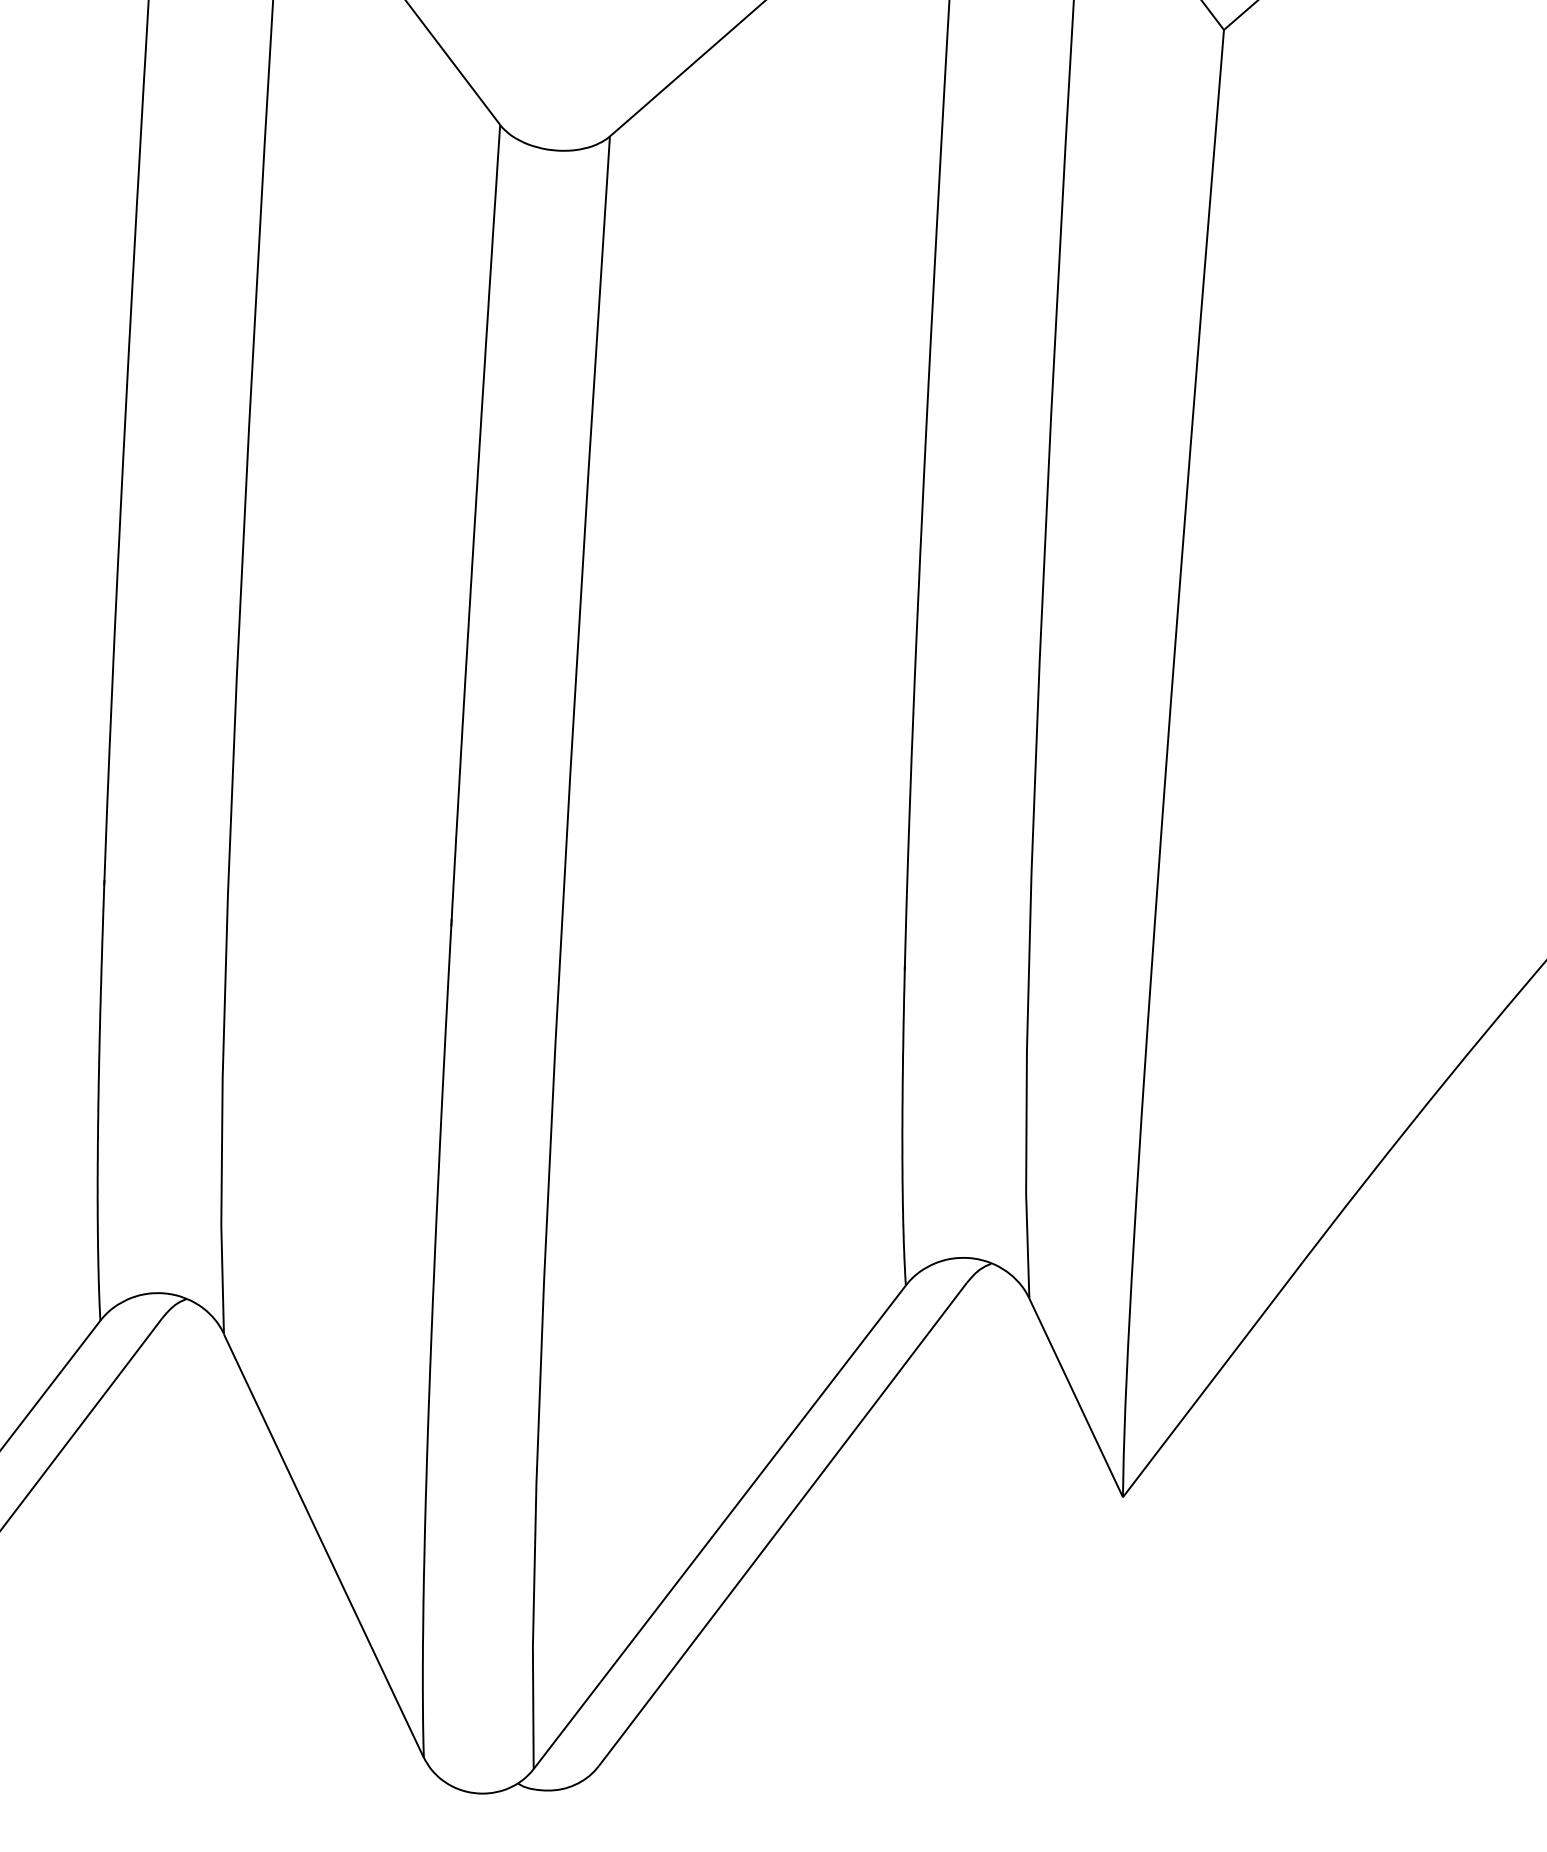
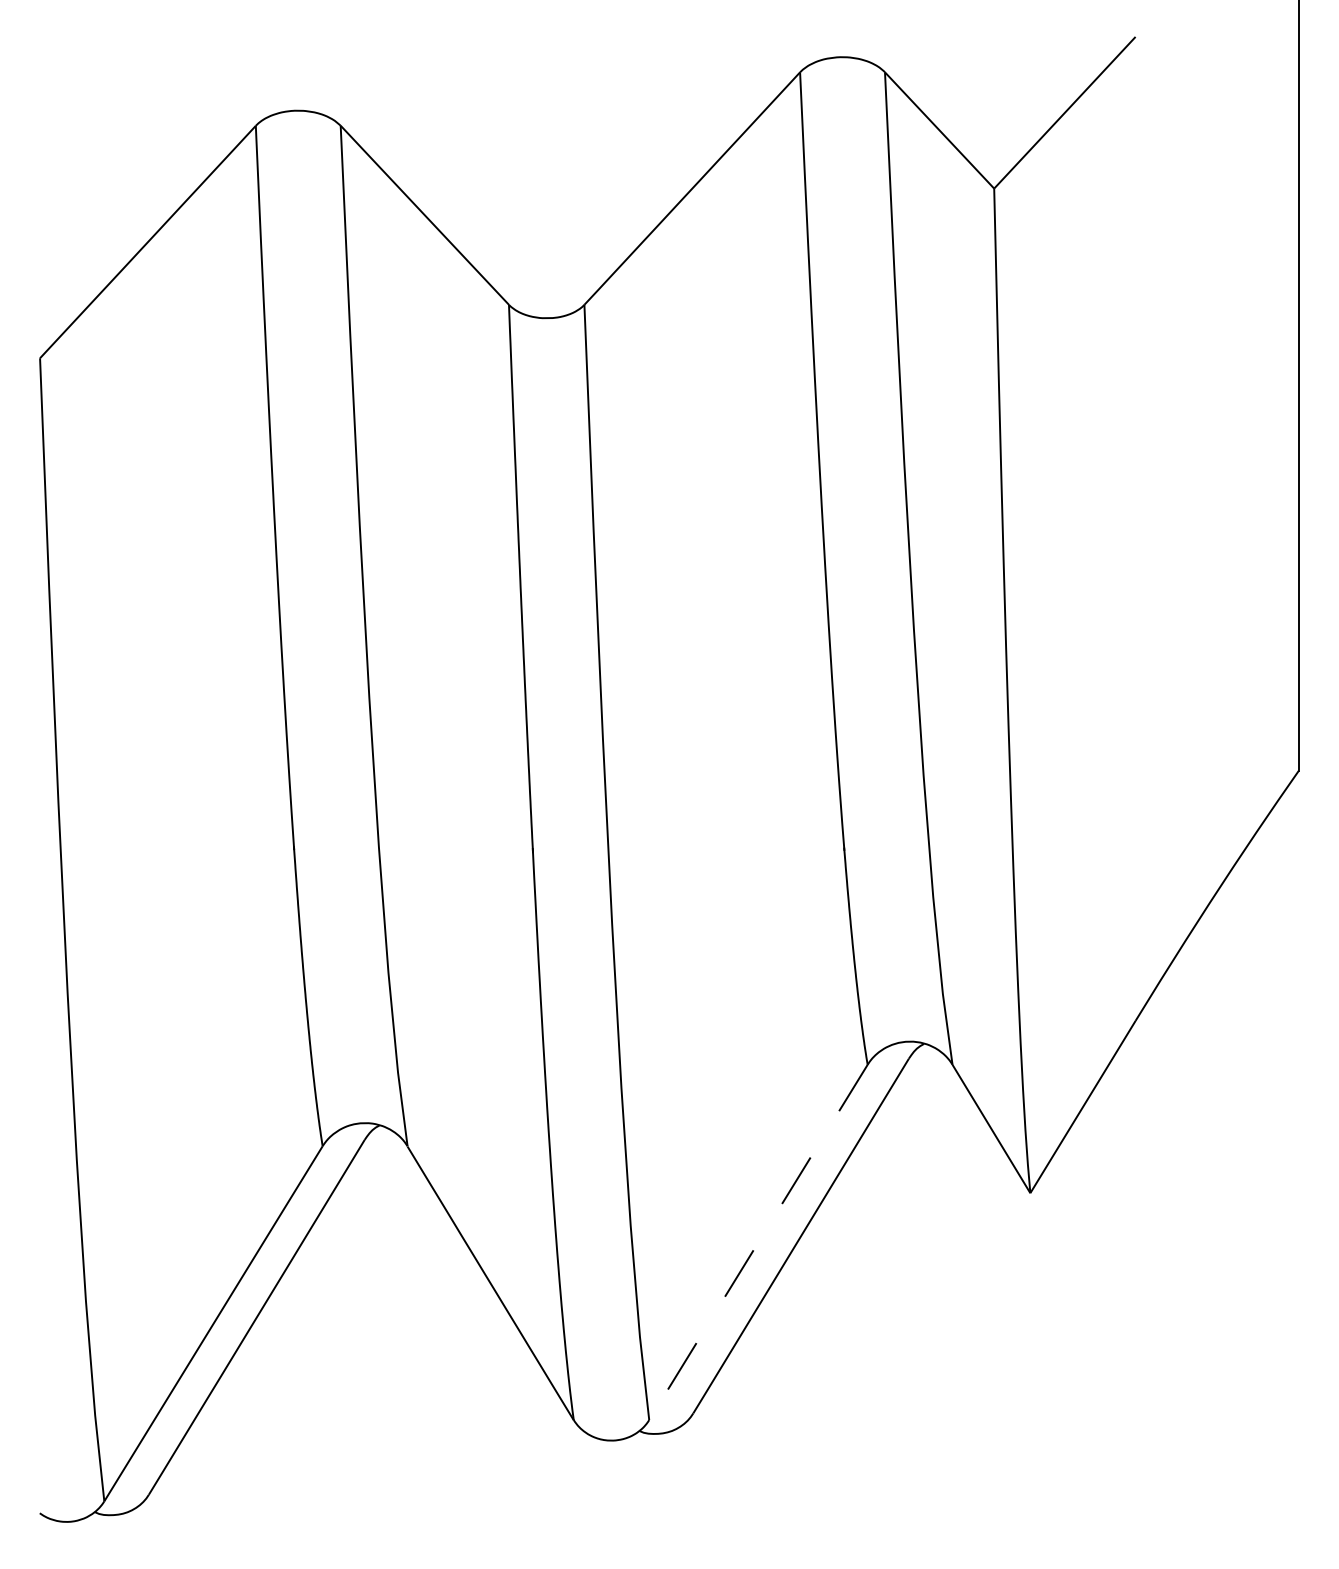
line: (719, 1527) -> (758, 1242), solid -> dashed

